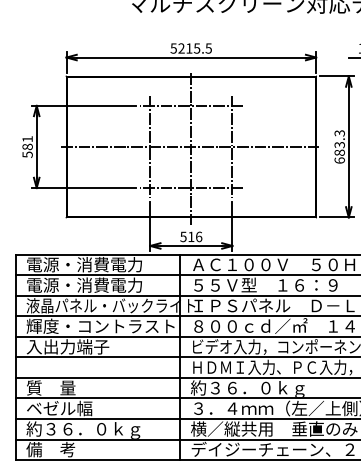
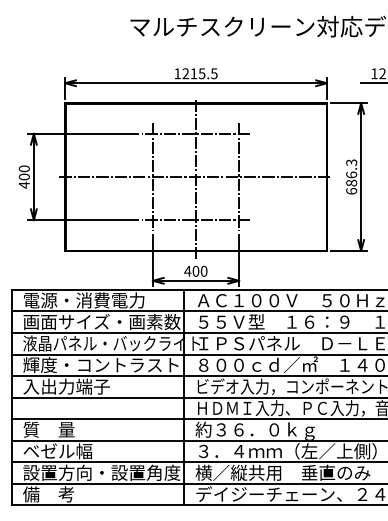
text: (173, 48) -> (177, 73), 5215.5 -> 1215.5
text: (339, 144) -> (351, 174), 683.3 -> 686.3
text: (26, 146) -> (23, 176), 581 -> 400
text: (190, 236) -> (195, 270), 516 -> 400
text: (101, 284) -> (101, 321), 電源・消費電力 -> 画面サイズ・画素数
text: (101, 429) -> (101, 473), 約３６．０ｋｇ -> 設置方向・設置角度

